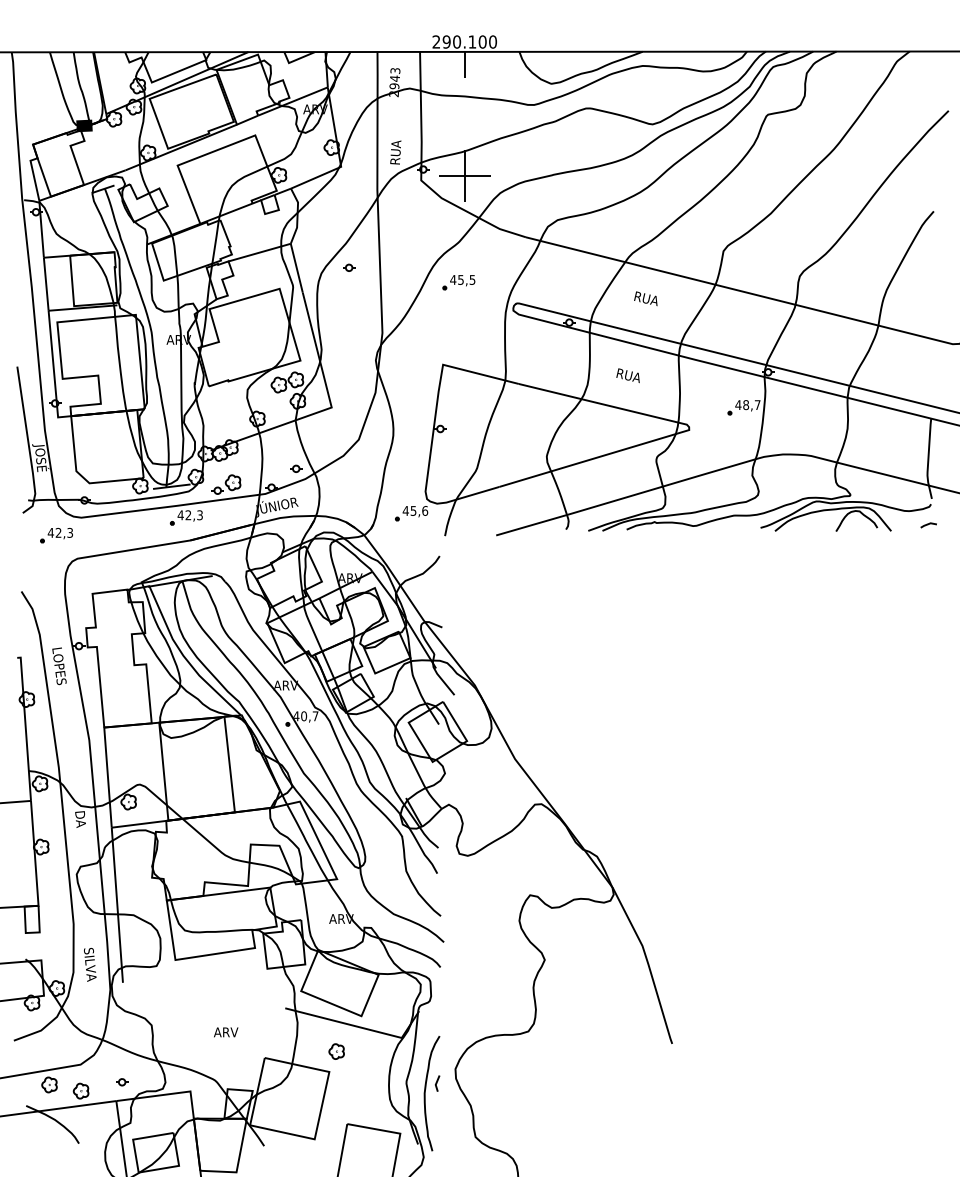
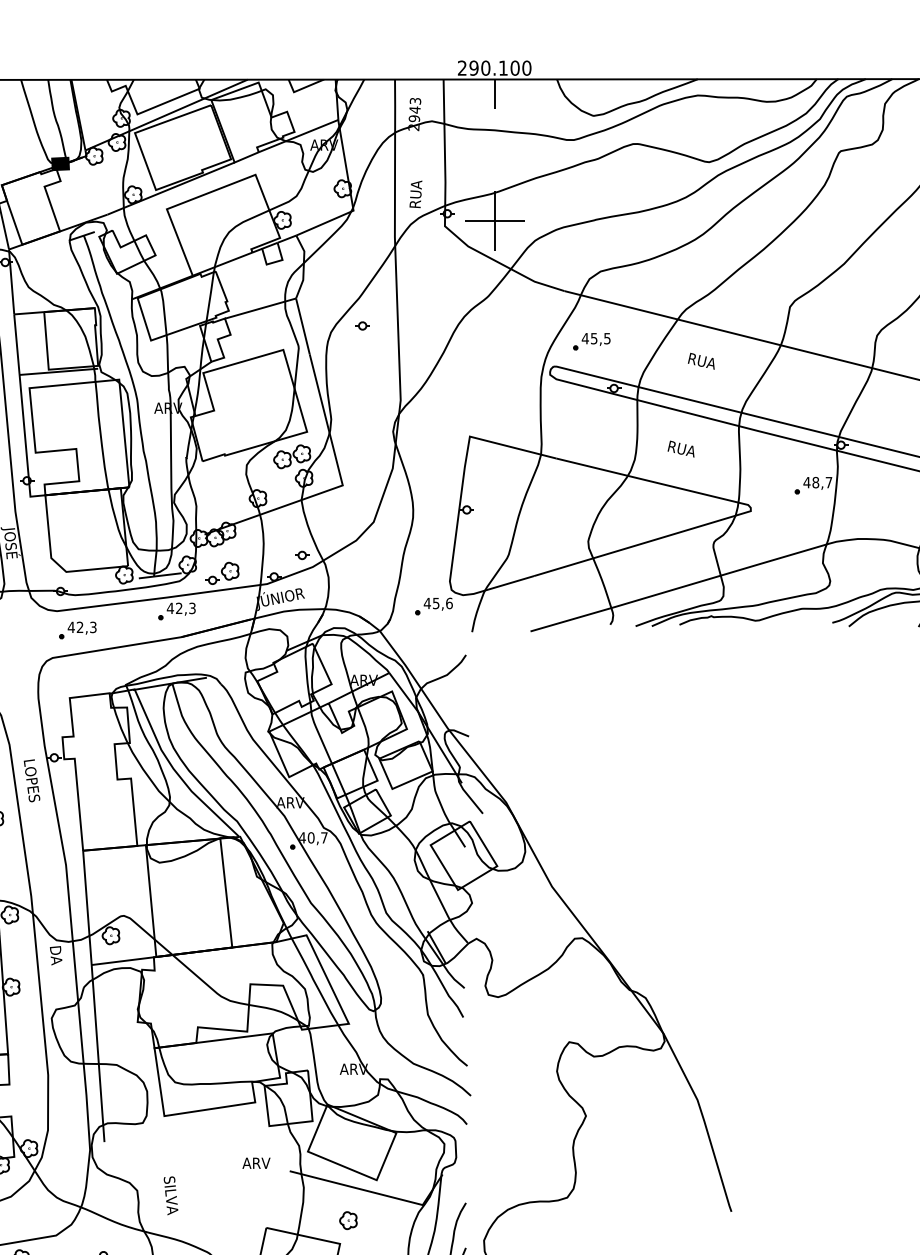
part: (458, 282) -> (591, 341), moved
part: (56, 535) -> (77, 630), moved
text: (90, 964) -> (171, 1195), moved
text: (226, 1032) -> (256, 1163), moved

